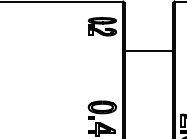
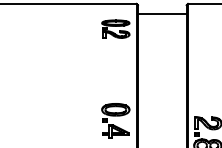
line: (148, 51) -> (161, 14), moved

